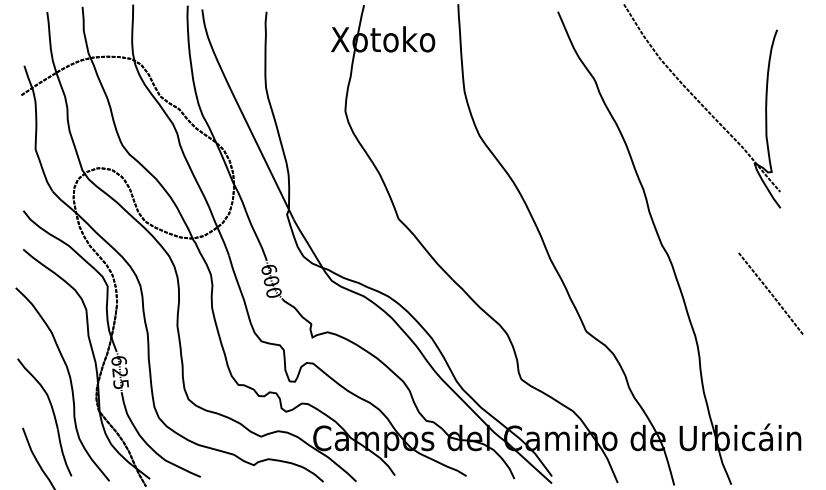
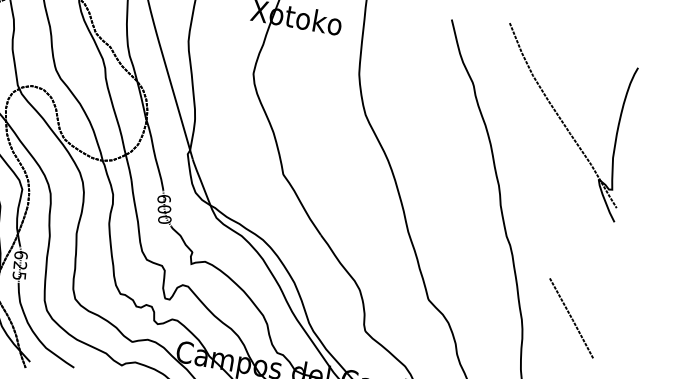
line: (770, 293) -> (571, 318), moved

